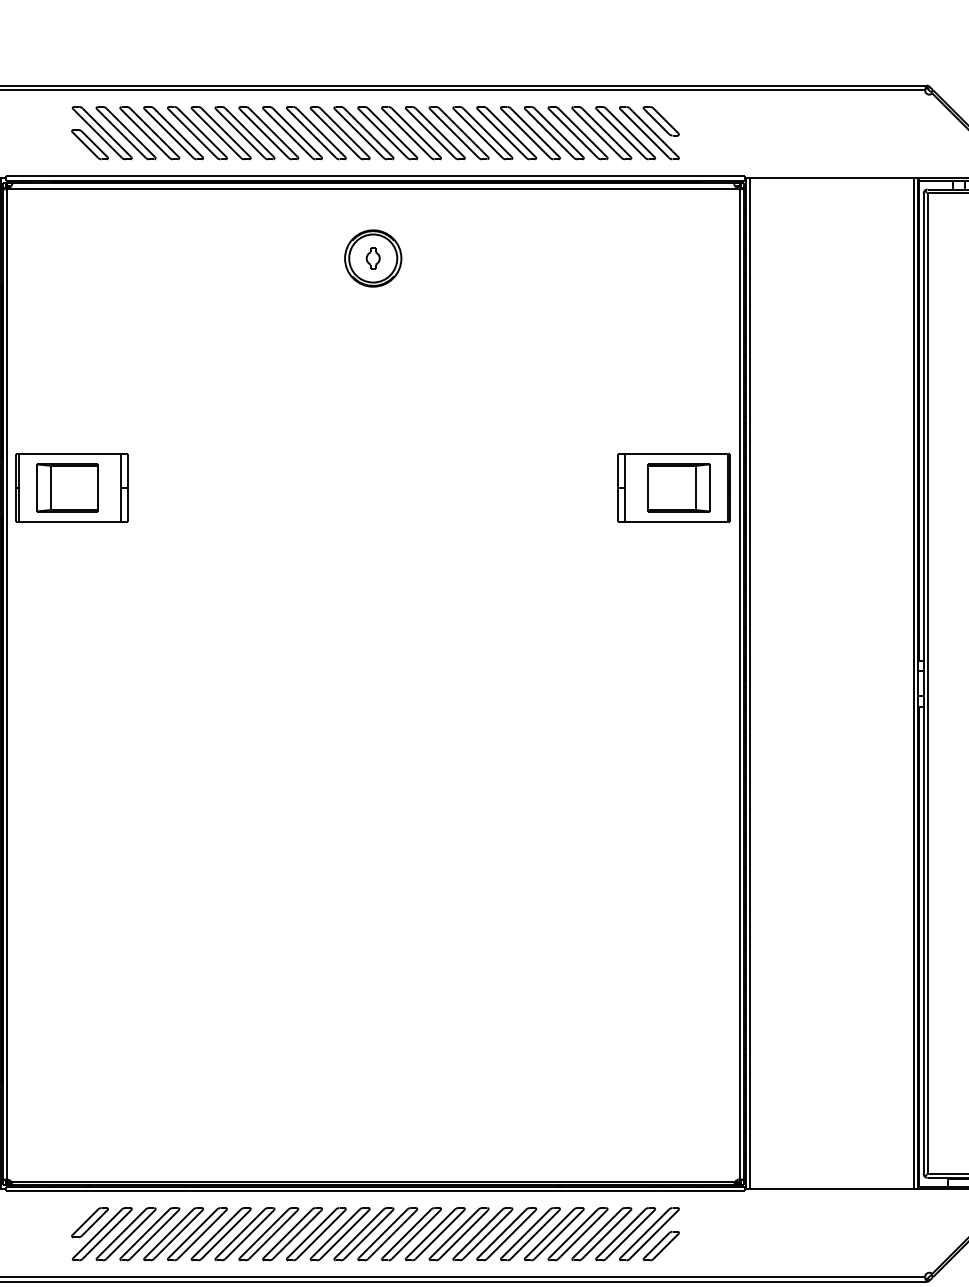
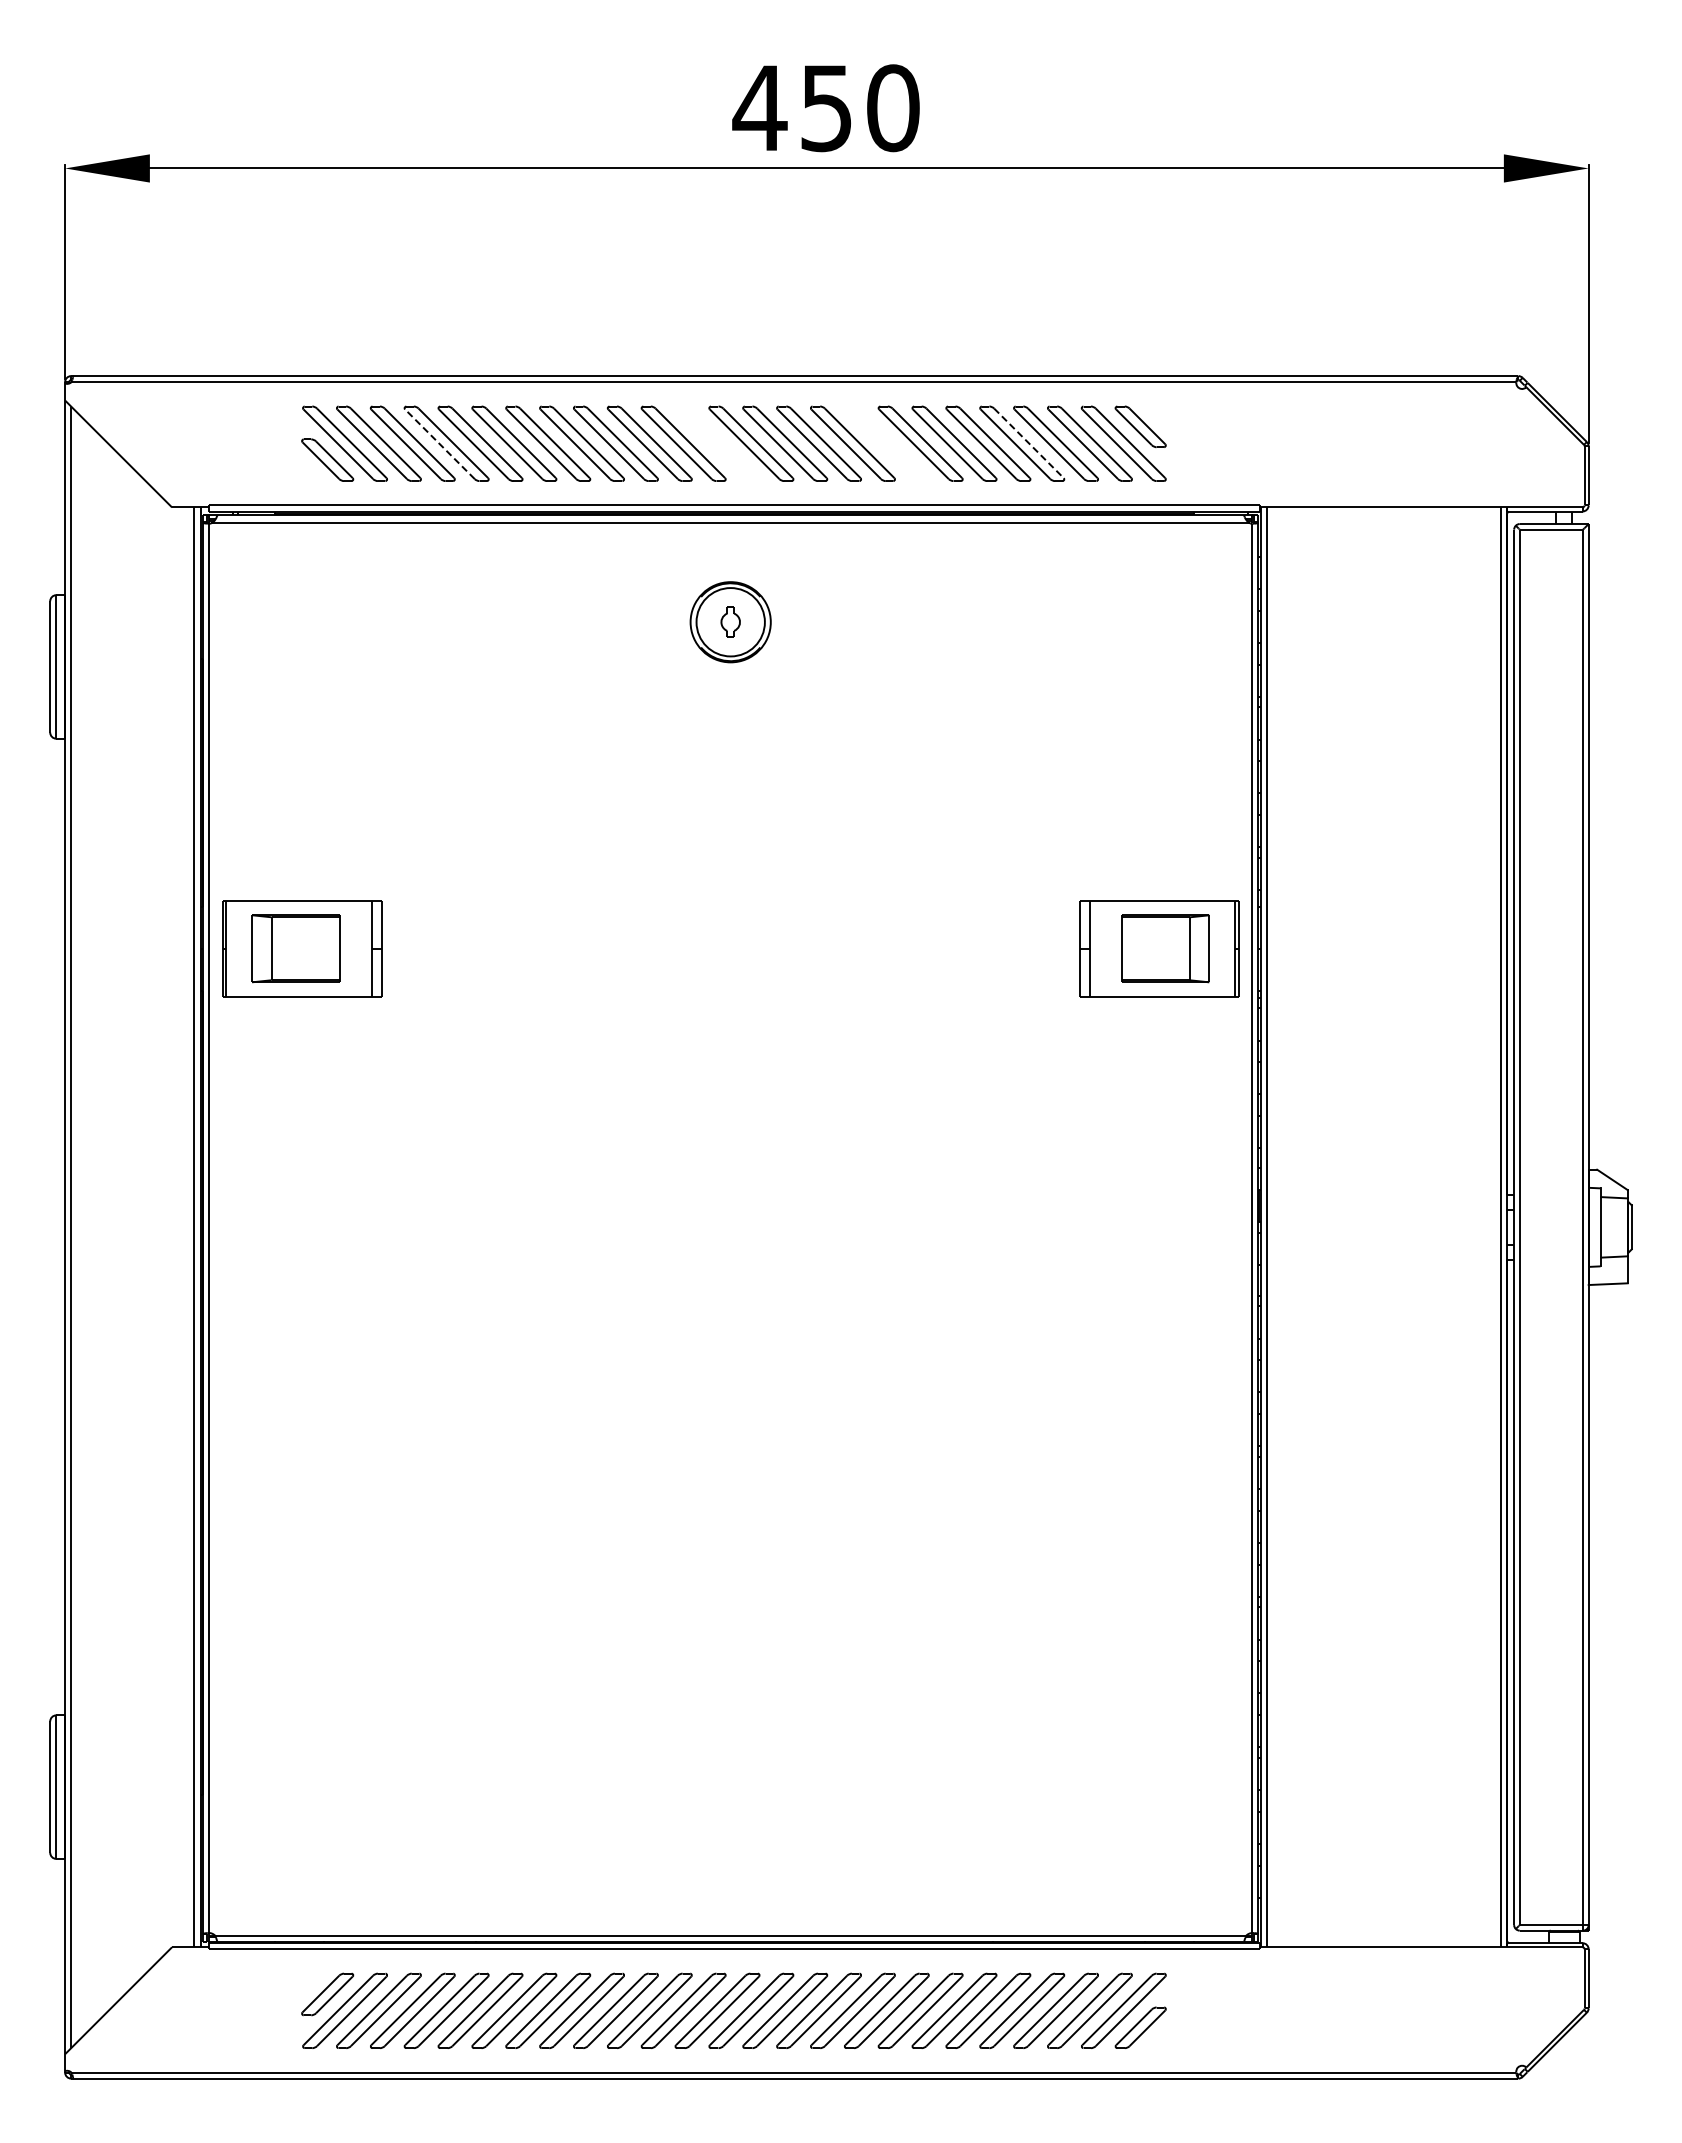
line: (168, 132) -> (439, 443), solid -> dashed
part: (363, 132) -> (717, 443), removed
part: (482, 132) -> (886, 443), removed
line: (583, 132) -> (1029, 443), solid -> dashed

